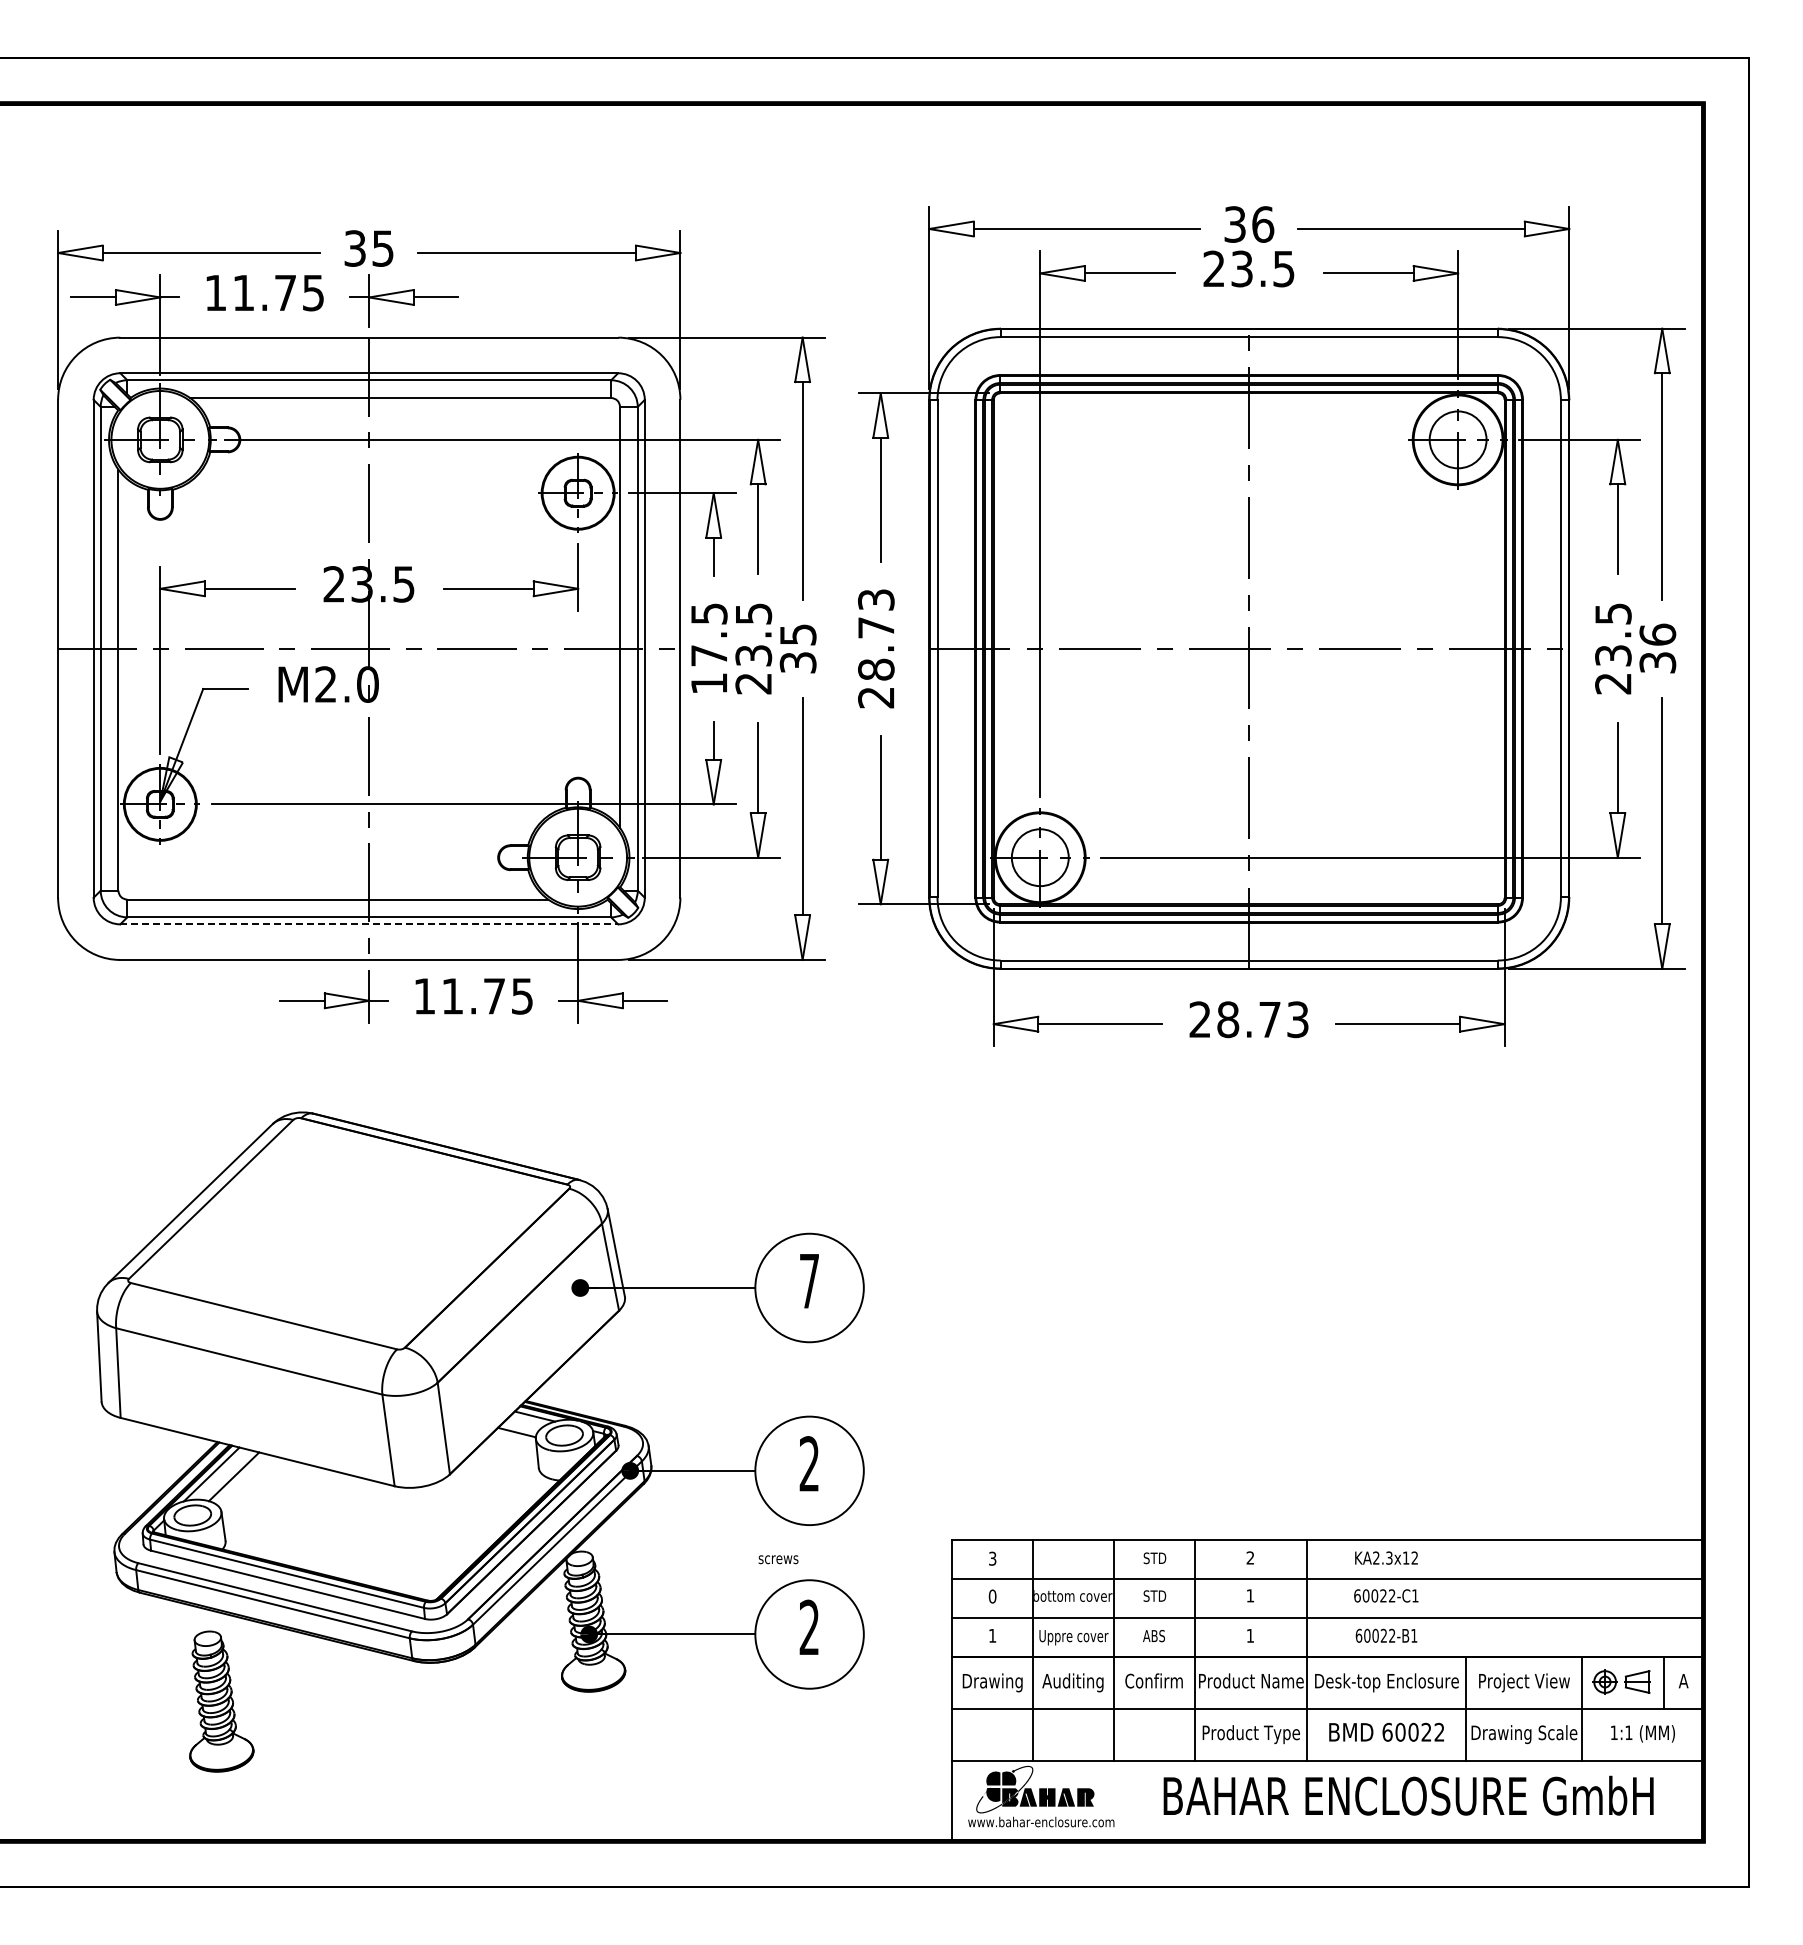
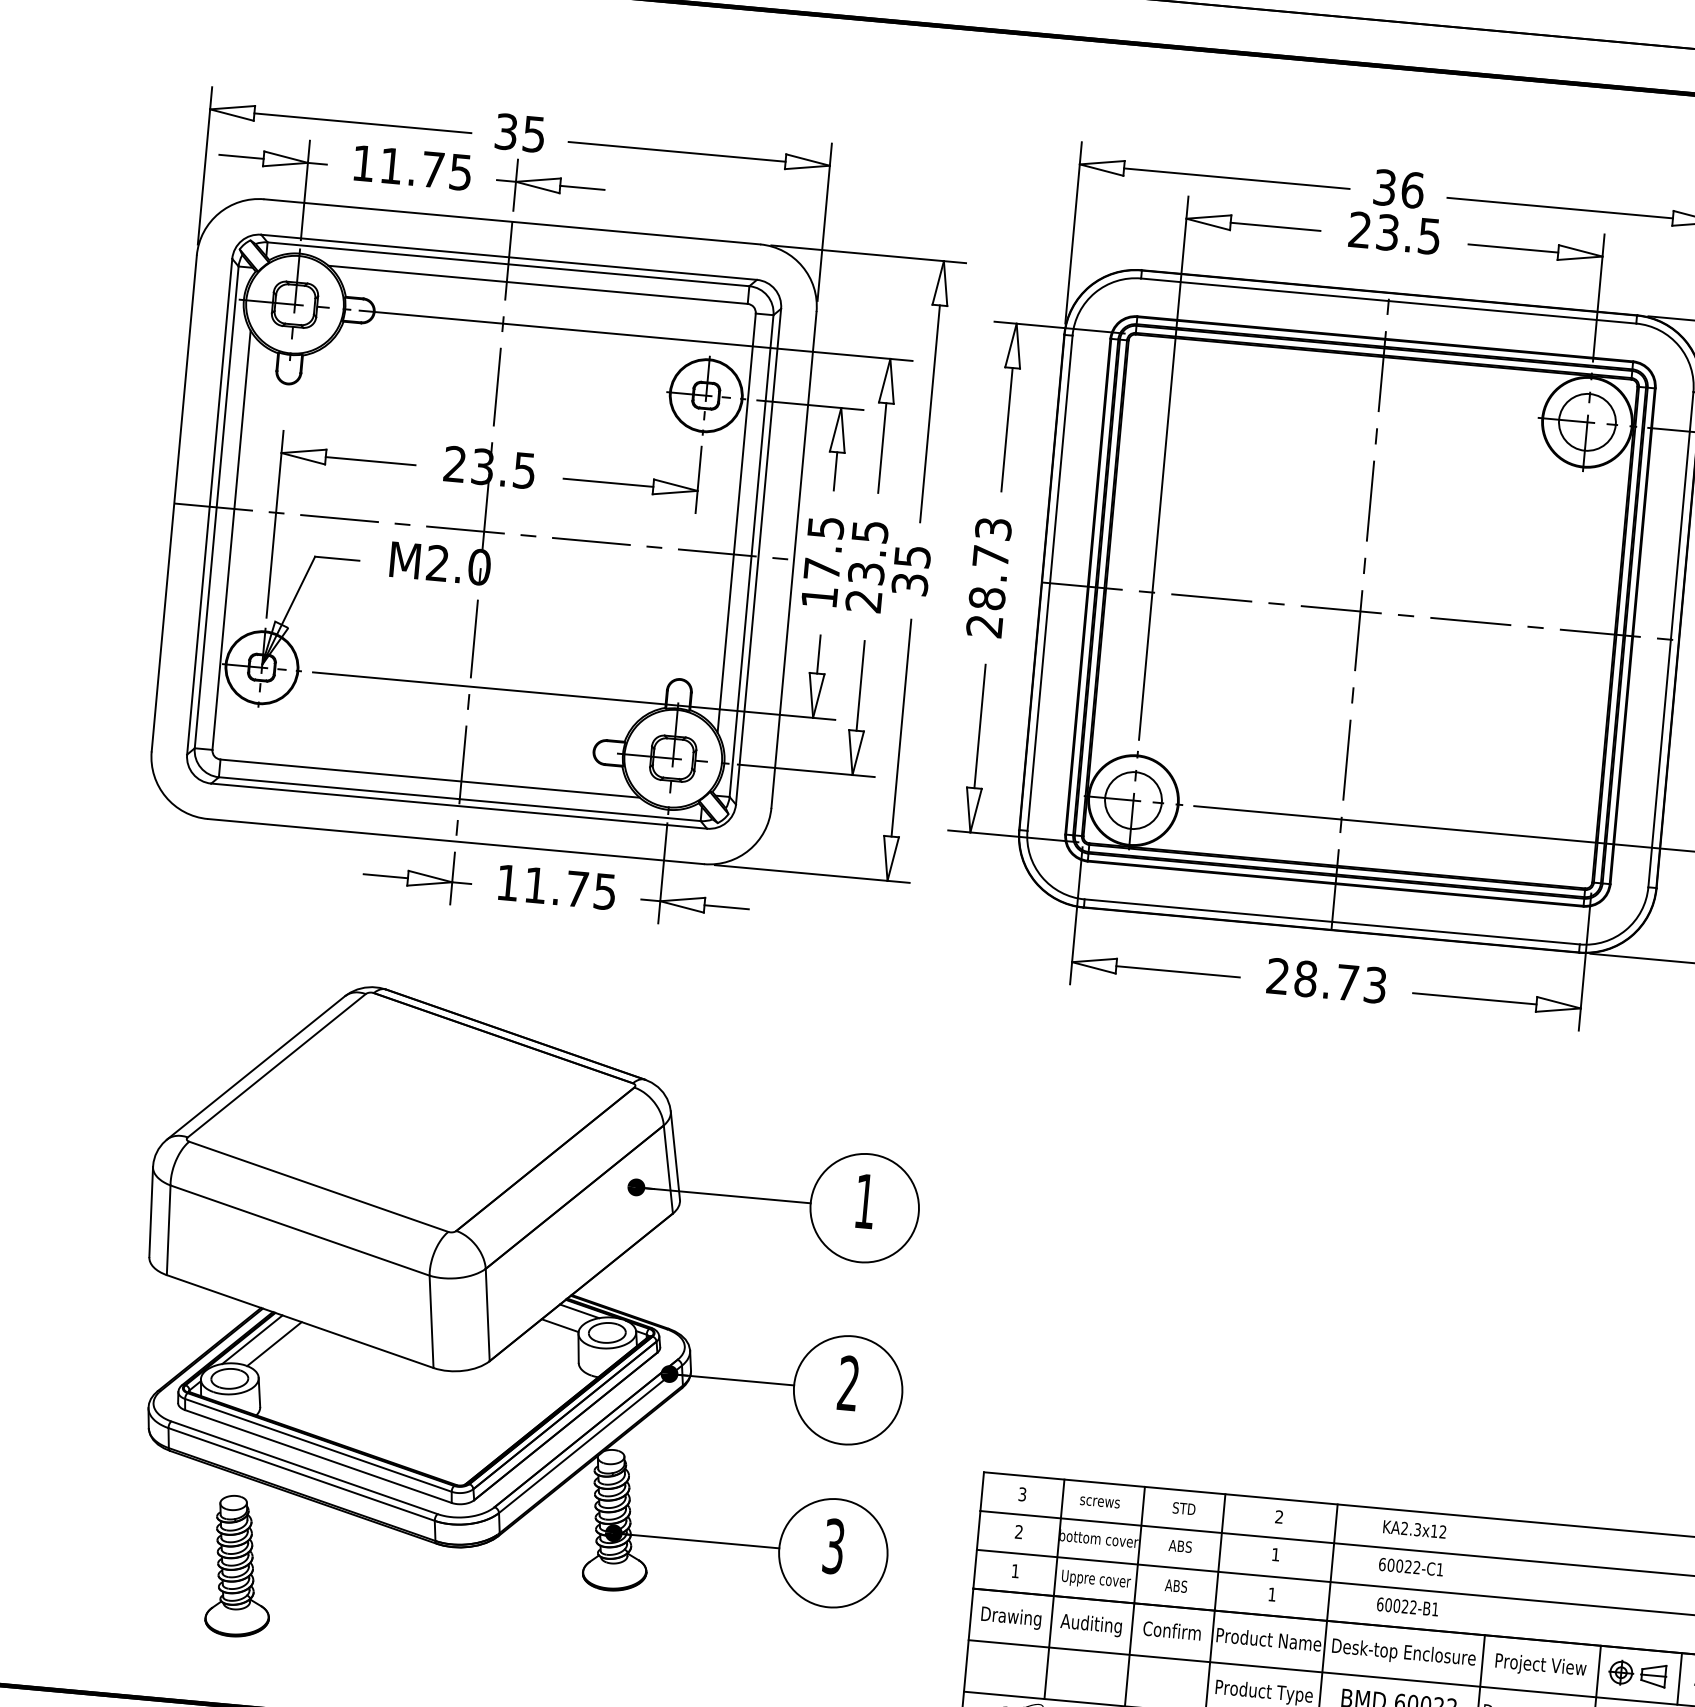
line: (369, 924) -> (459, 806), dashed -> solid
text: (809, 1281) -> (865, 1201), 7 -> 1
text: (778, 1559) -> (1099, 1502), moved
text: (1154, 1595) -> (1180, 1545), STD -> ABS
text: (992, 1596) -> (1018, 1532), 0 -> 2
text: (809, 1627) -> (833, 1546), 2 -> 3

